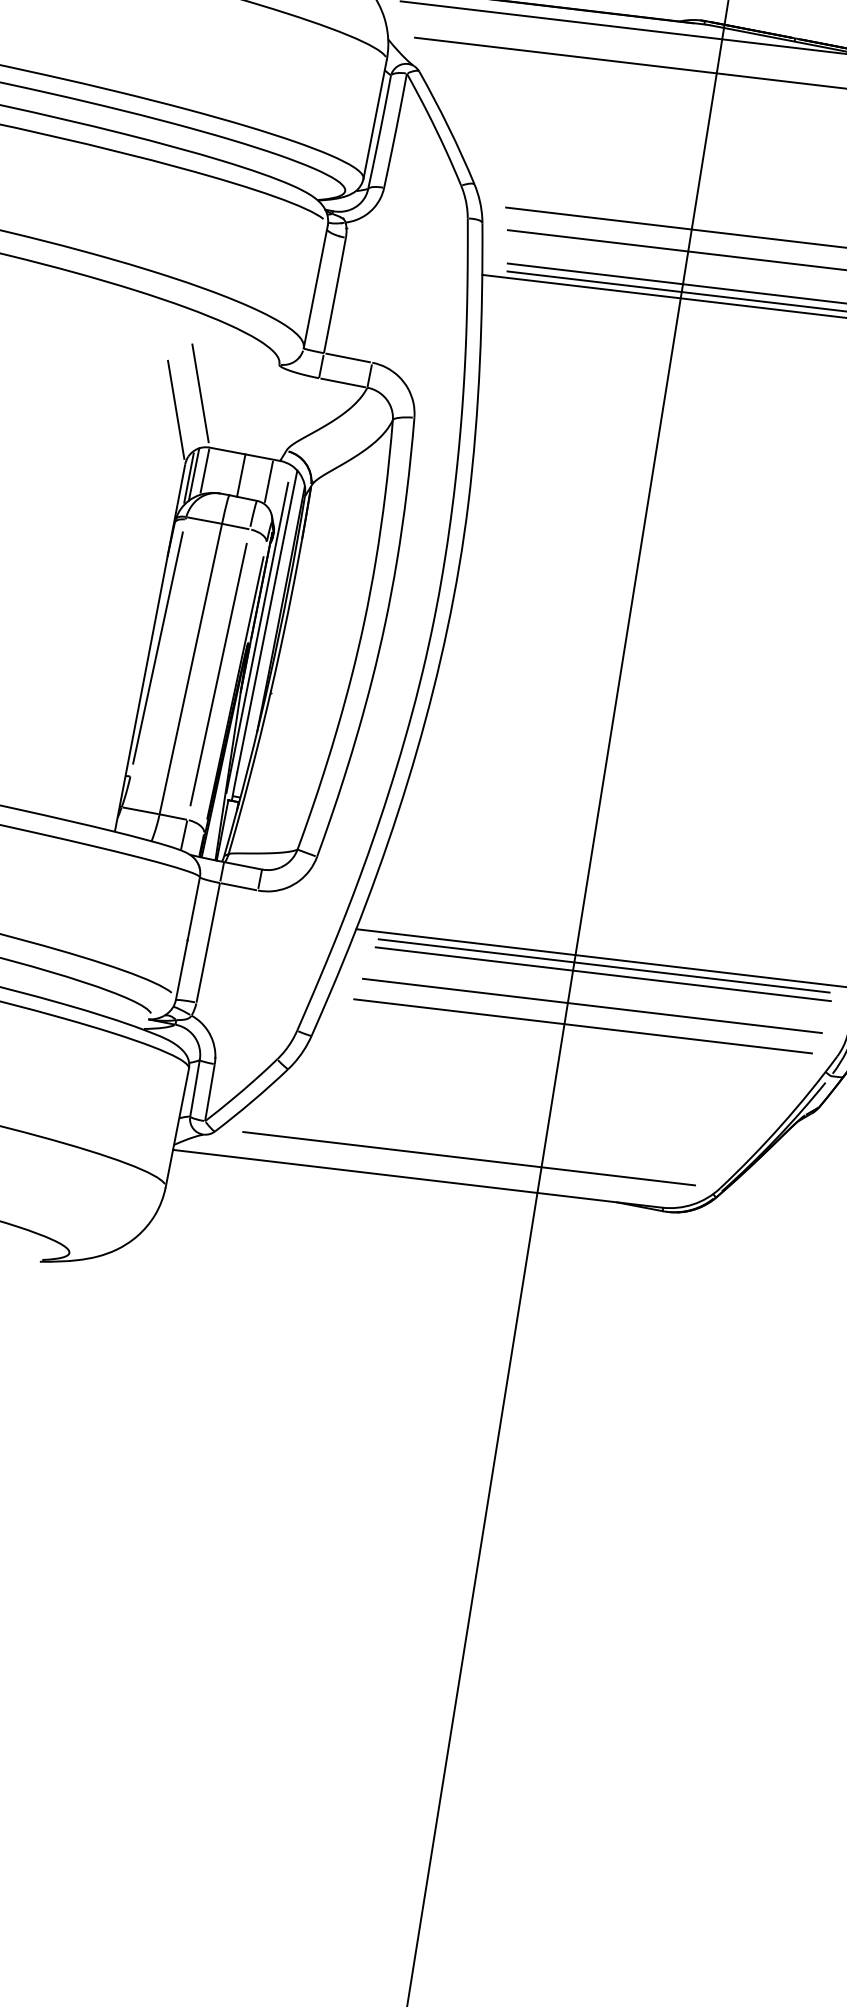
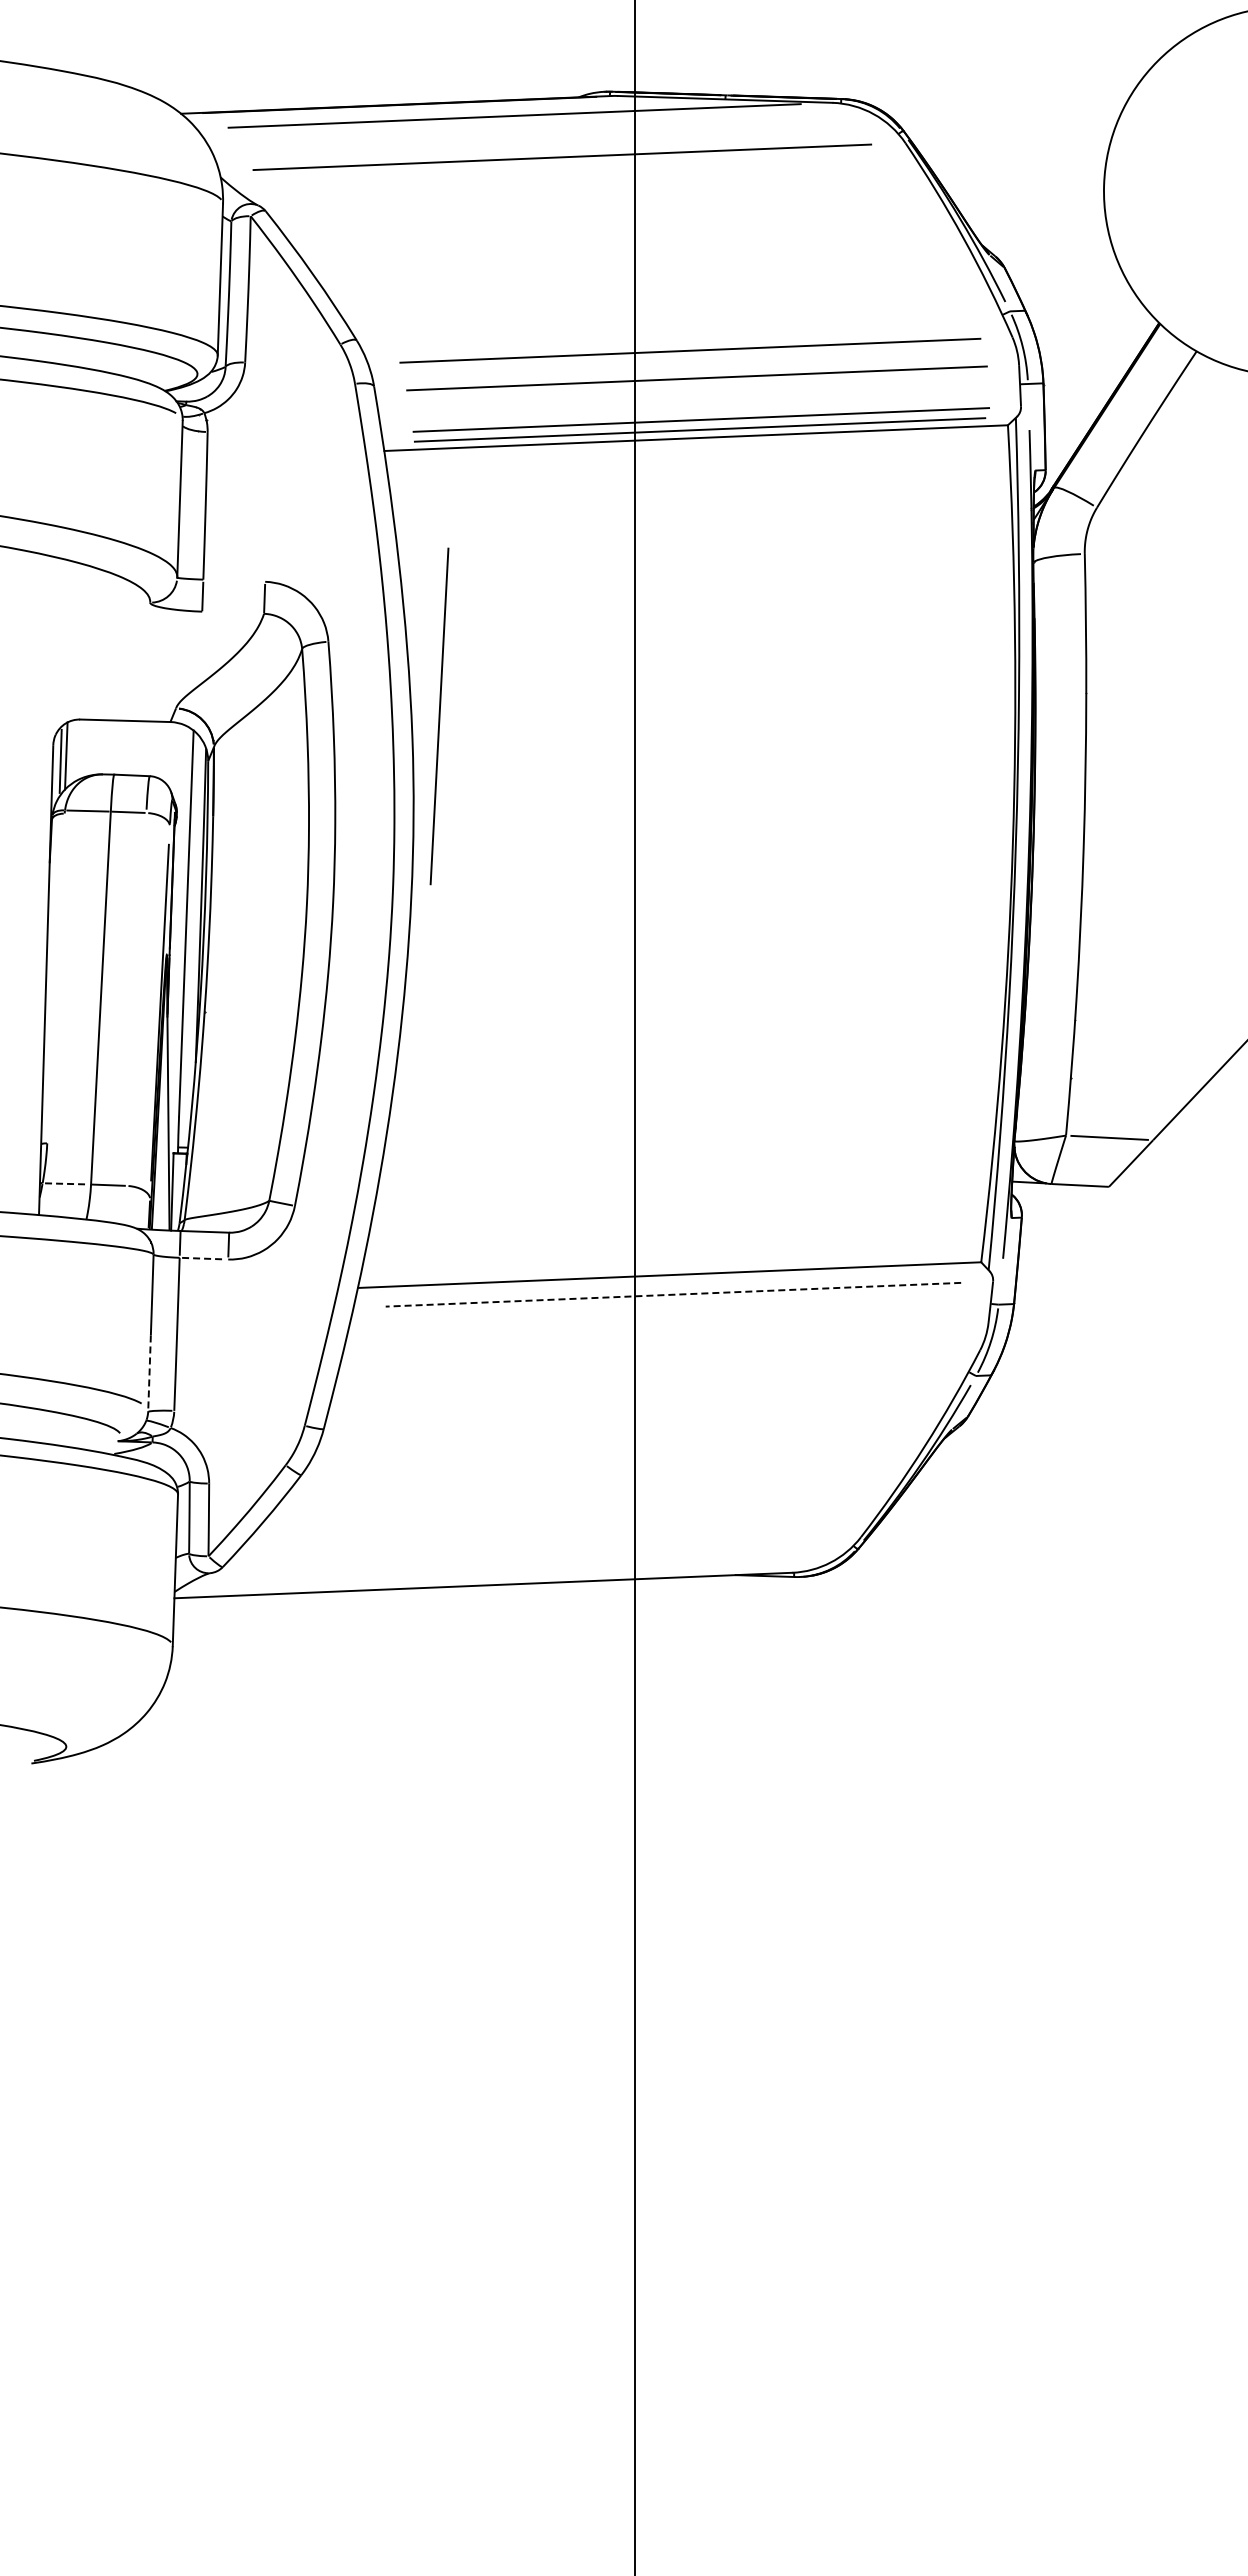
line: (348, 357) -> (234, 580), removed
line: (342, 382) -> (232, 612), removed
line: (200, 392) -> (57, 653), removed
line: (176, 410) -> (31, 679), removed
line: (205, 471) -> (79, 749), removed
line: (241, 475) -> (125, 747), removed
line: (268, 481) -> (160, 749), removed
line: (256, 637) -> (176, 945), removed
line: (157, 647) -> (55, 978), removed
line: (218, 674) -> (439, 716), moved
line: (140, 810) -> (66, 1183), solid -> dashed
line: (184, 835) -> (125, 1205), removed
line: (238, 886) -> (203, 1258), solid -> dashed
line: (603, 966) -> (672, 1284), removed
line: (181, 970) -> (149, 1373), solid -> dashed
line: (603, 974) -> (673, 1294), solid -> dashed
line: (592, 1006) -> (666, 1336), removed
line: (582, 1026) -> (658, 1363), removed
line: (469, 1158) -> (543, 1550), removed

